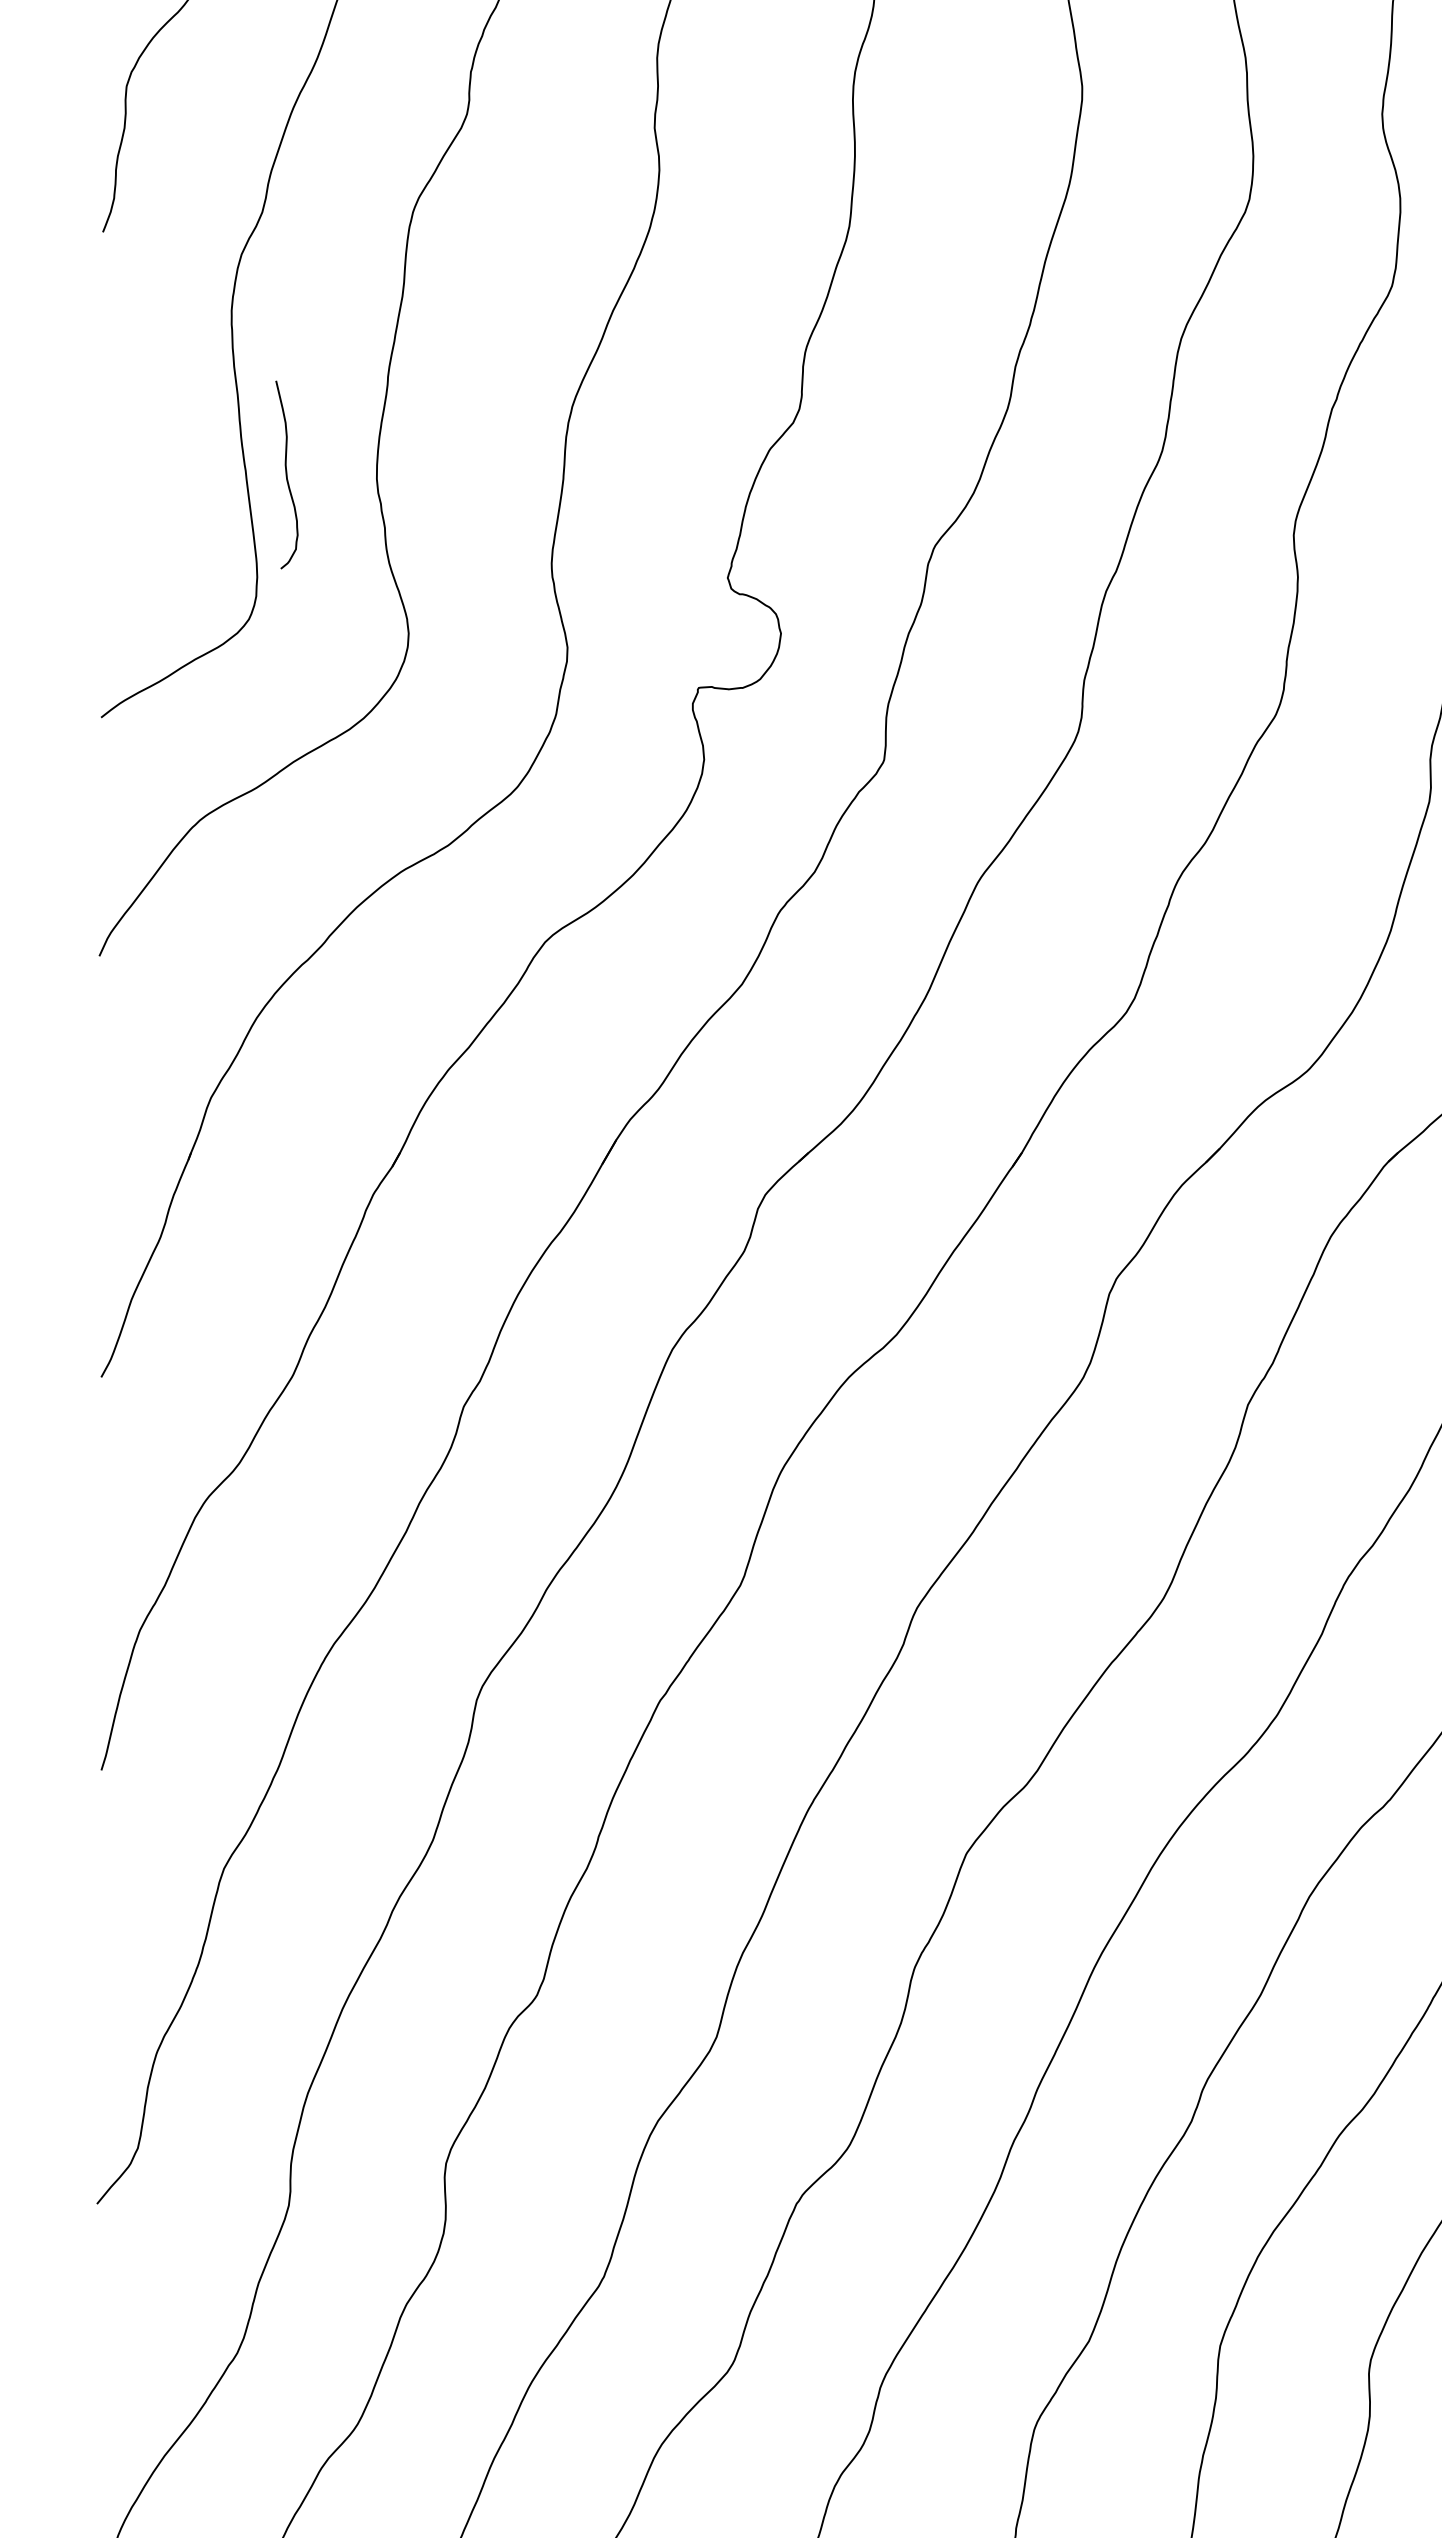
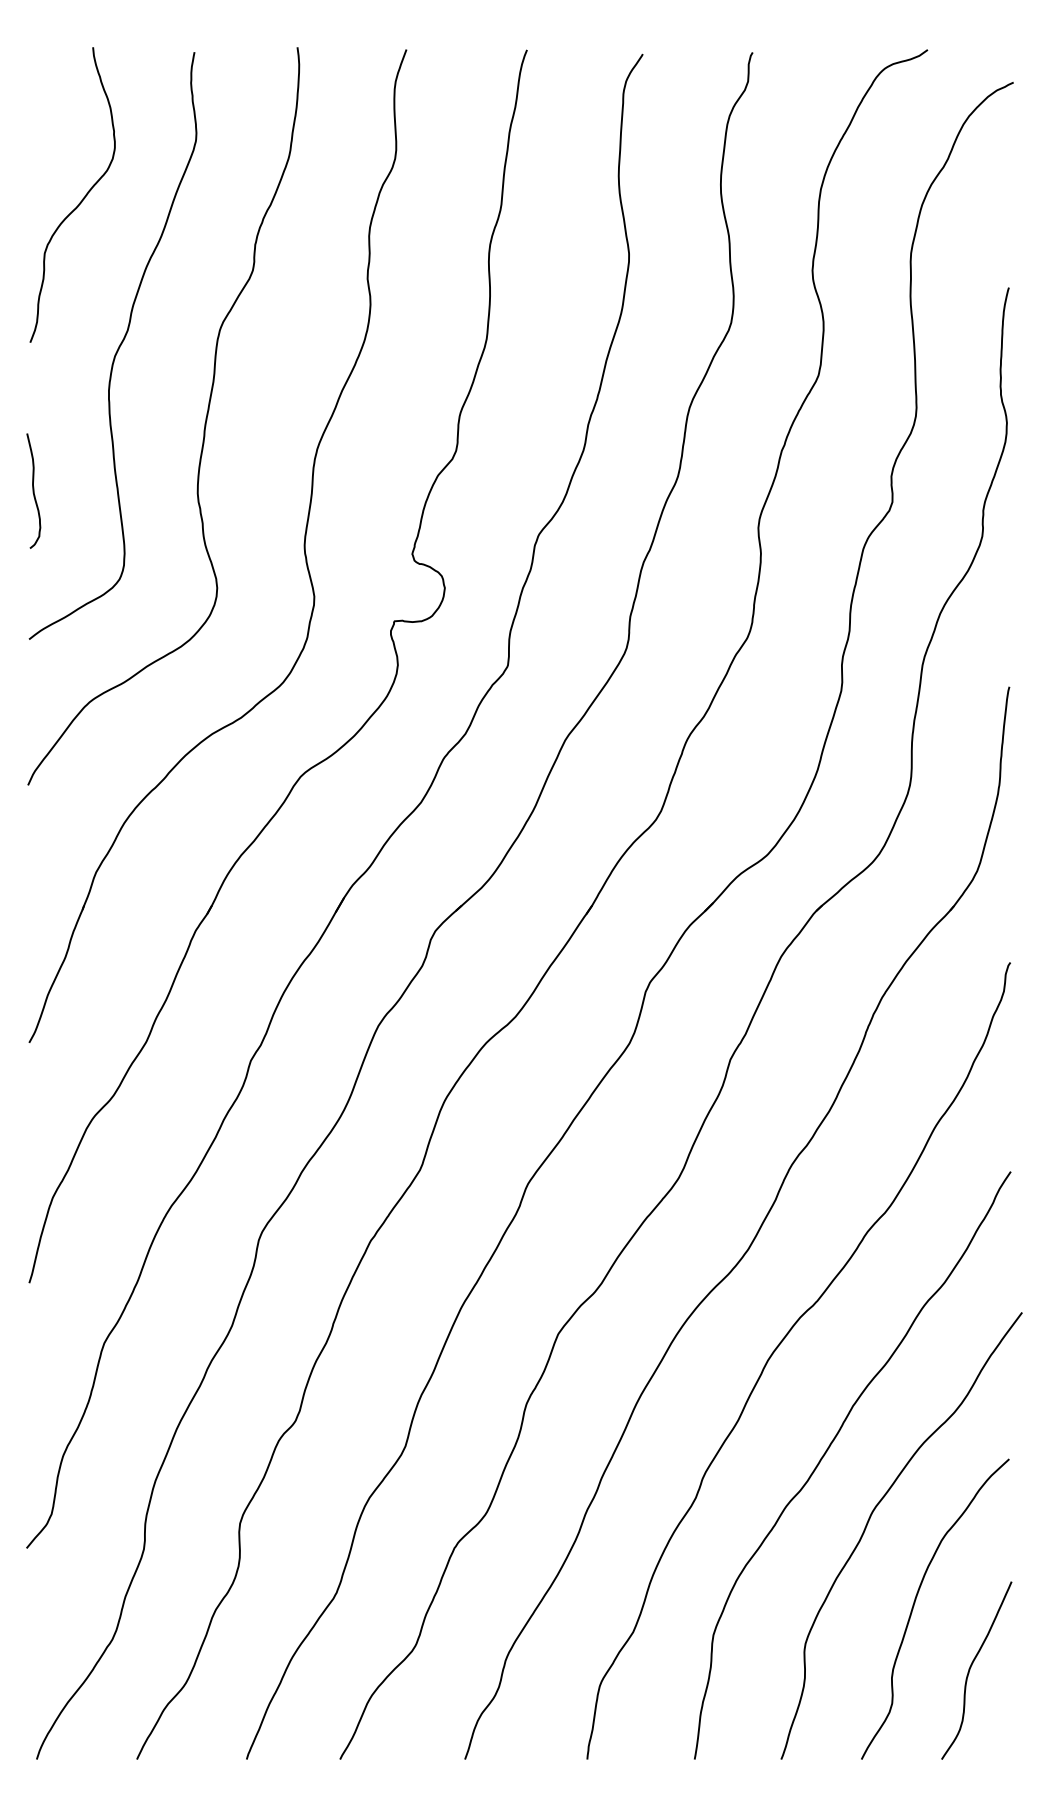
curve: (286, 474) -> (33, 490), moved

